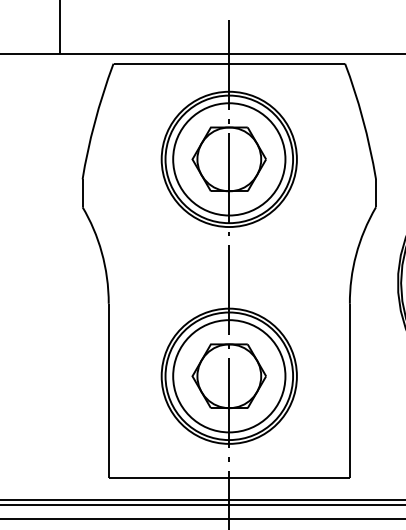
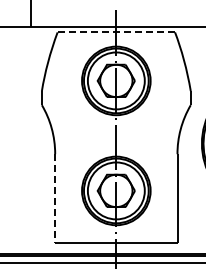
line: (229, 63) -> (116, 32), solid -> dashed
line: (109, 391) -> (55, 198), solid -> dashed

